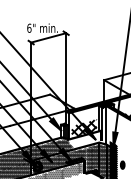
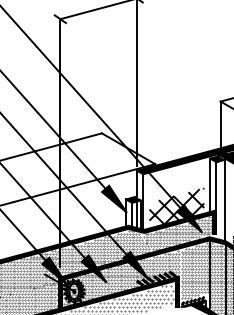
hatch: (85, 139) -> (179, 231), added

